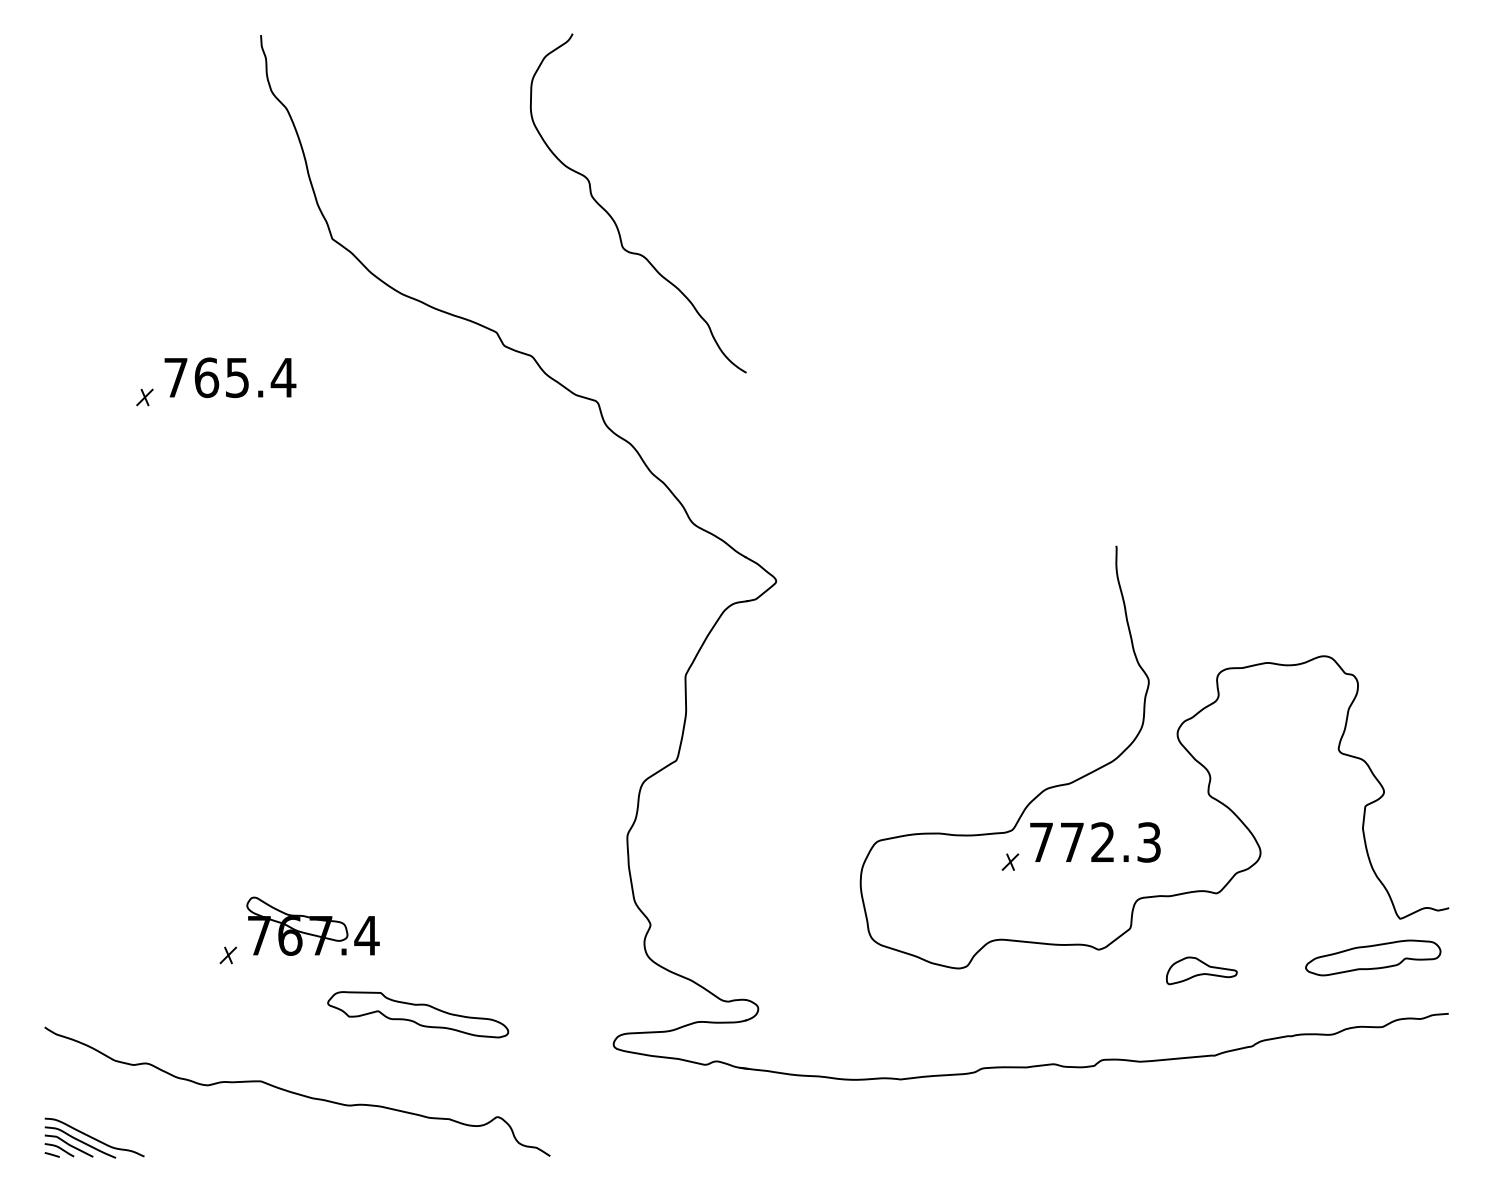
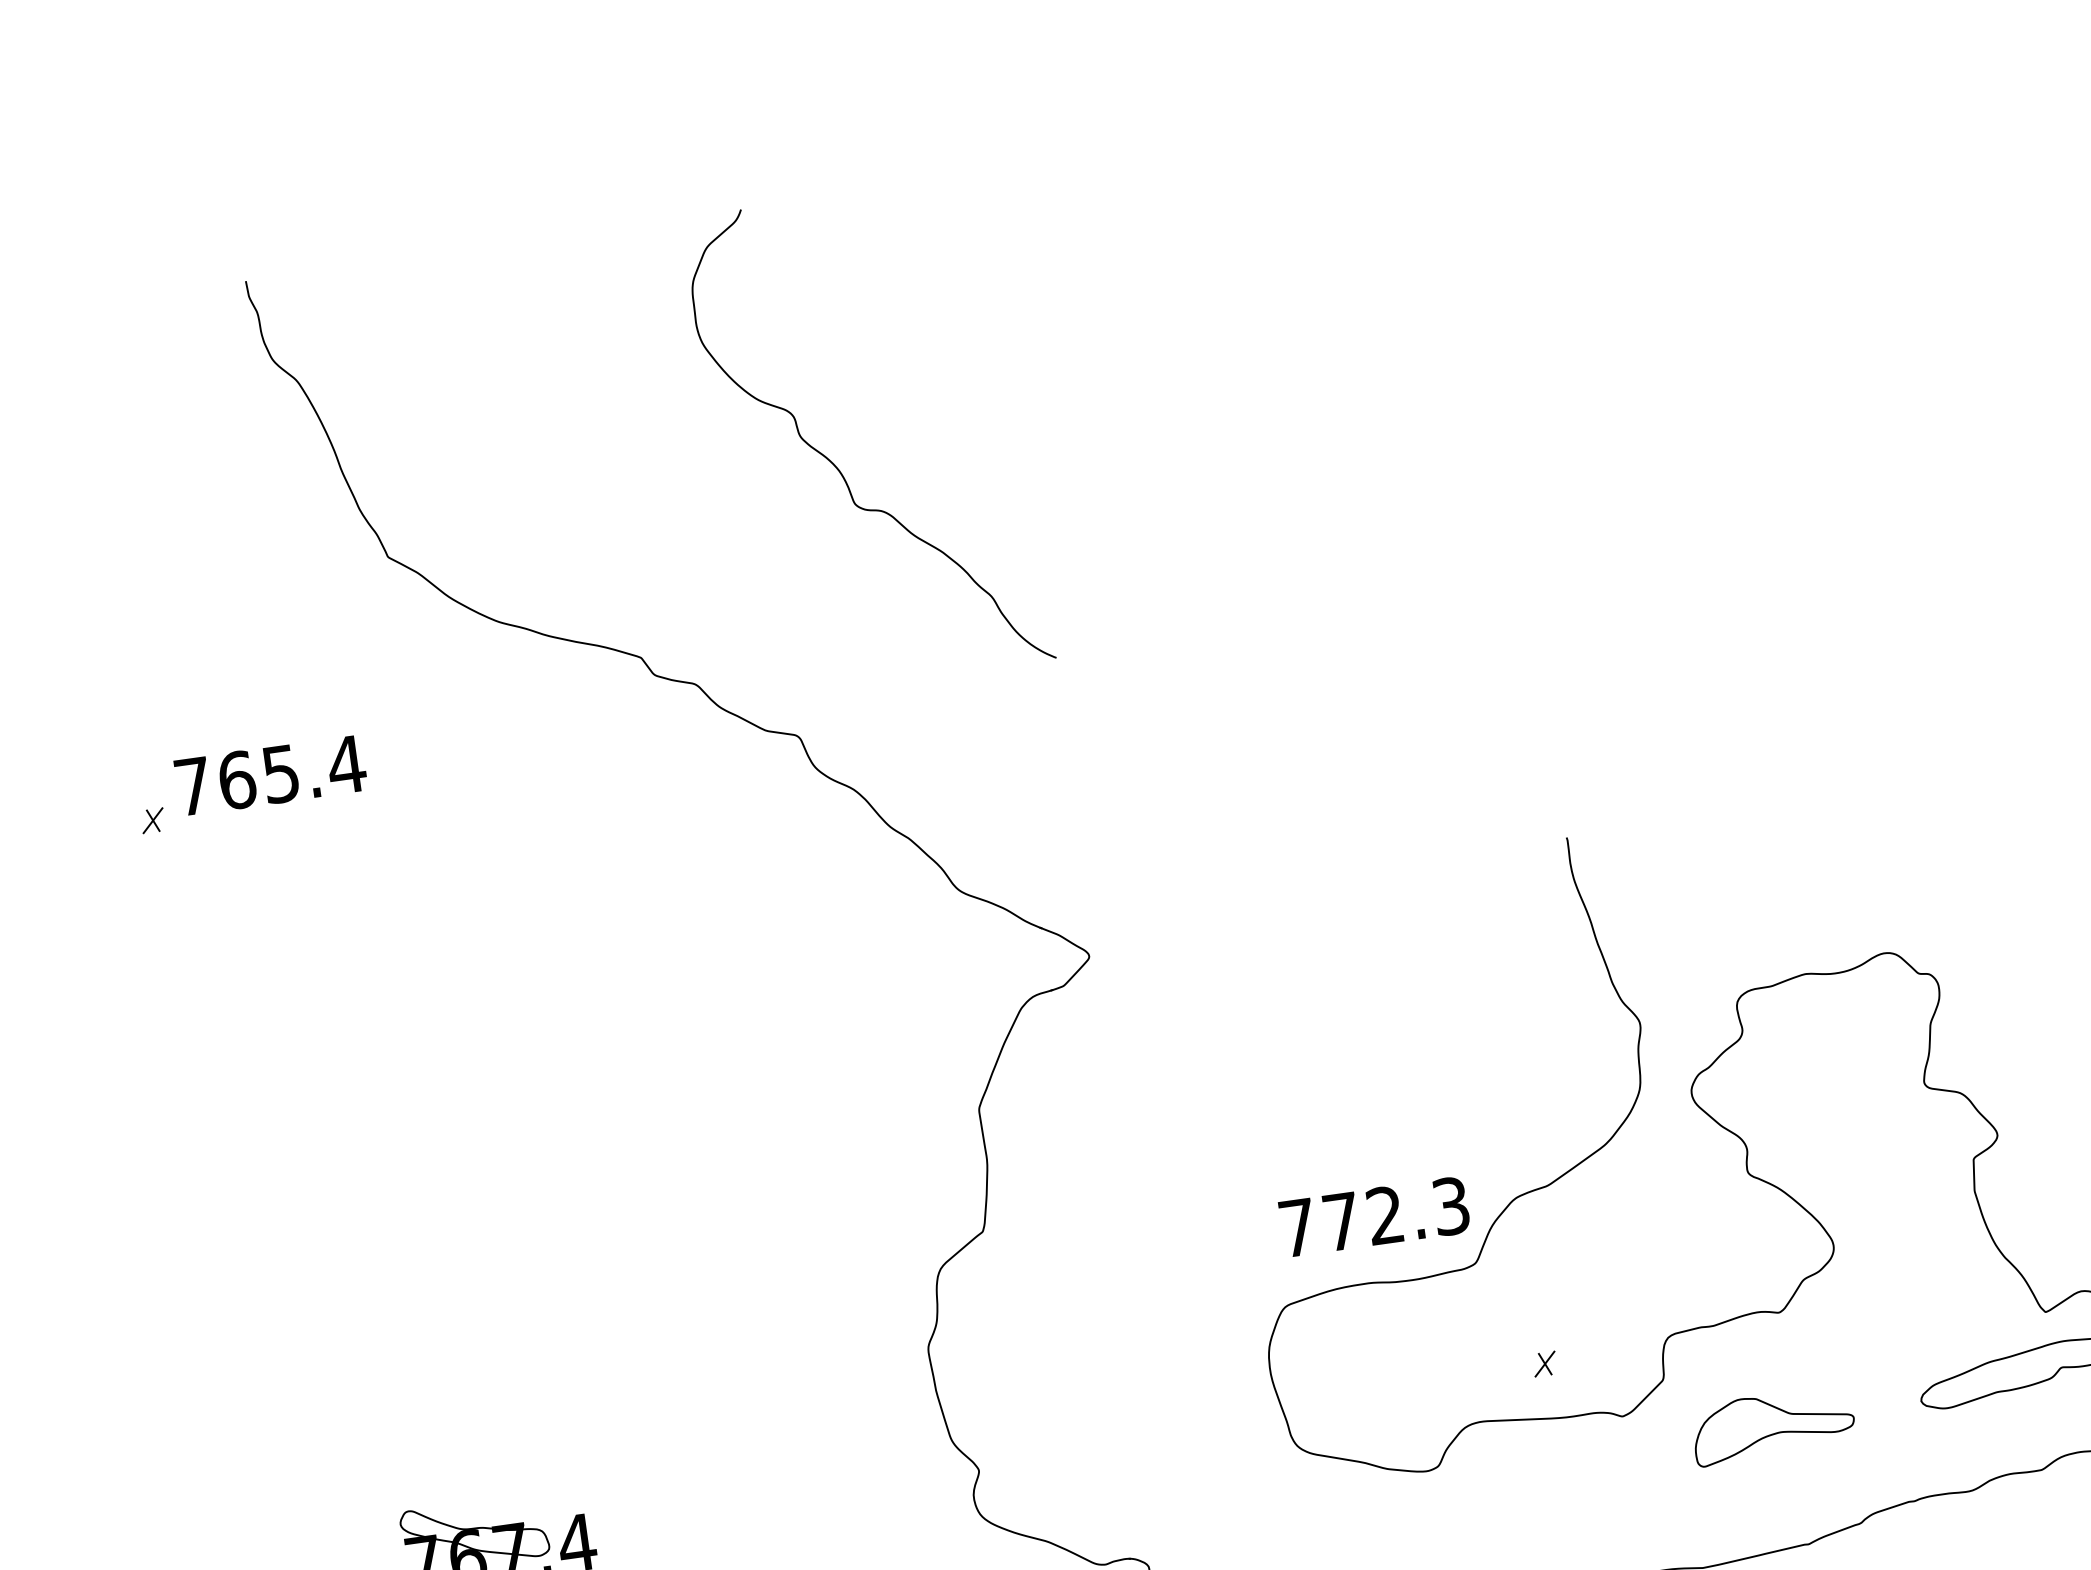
curve: (613, 218) -> (836, 464), moved
text: (1095, 842) -> (1374, 1217), moved
part: (1010, 861) -> (1544, 1363), moved
part: (1201, 970) -> (1773, 1425), size x1.6

